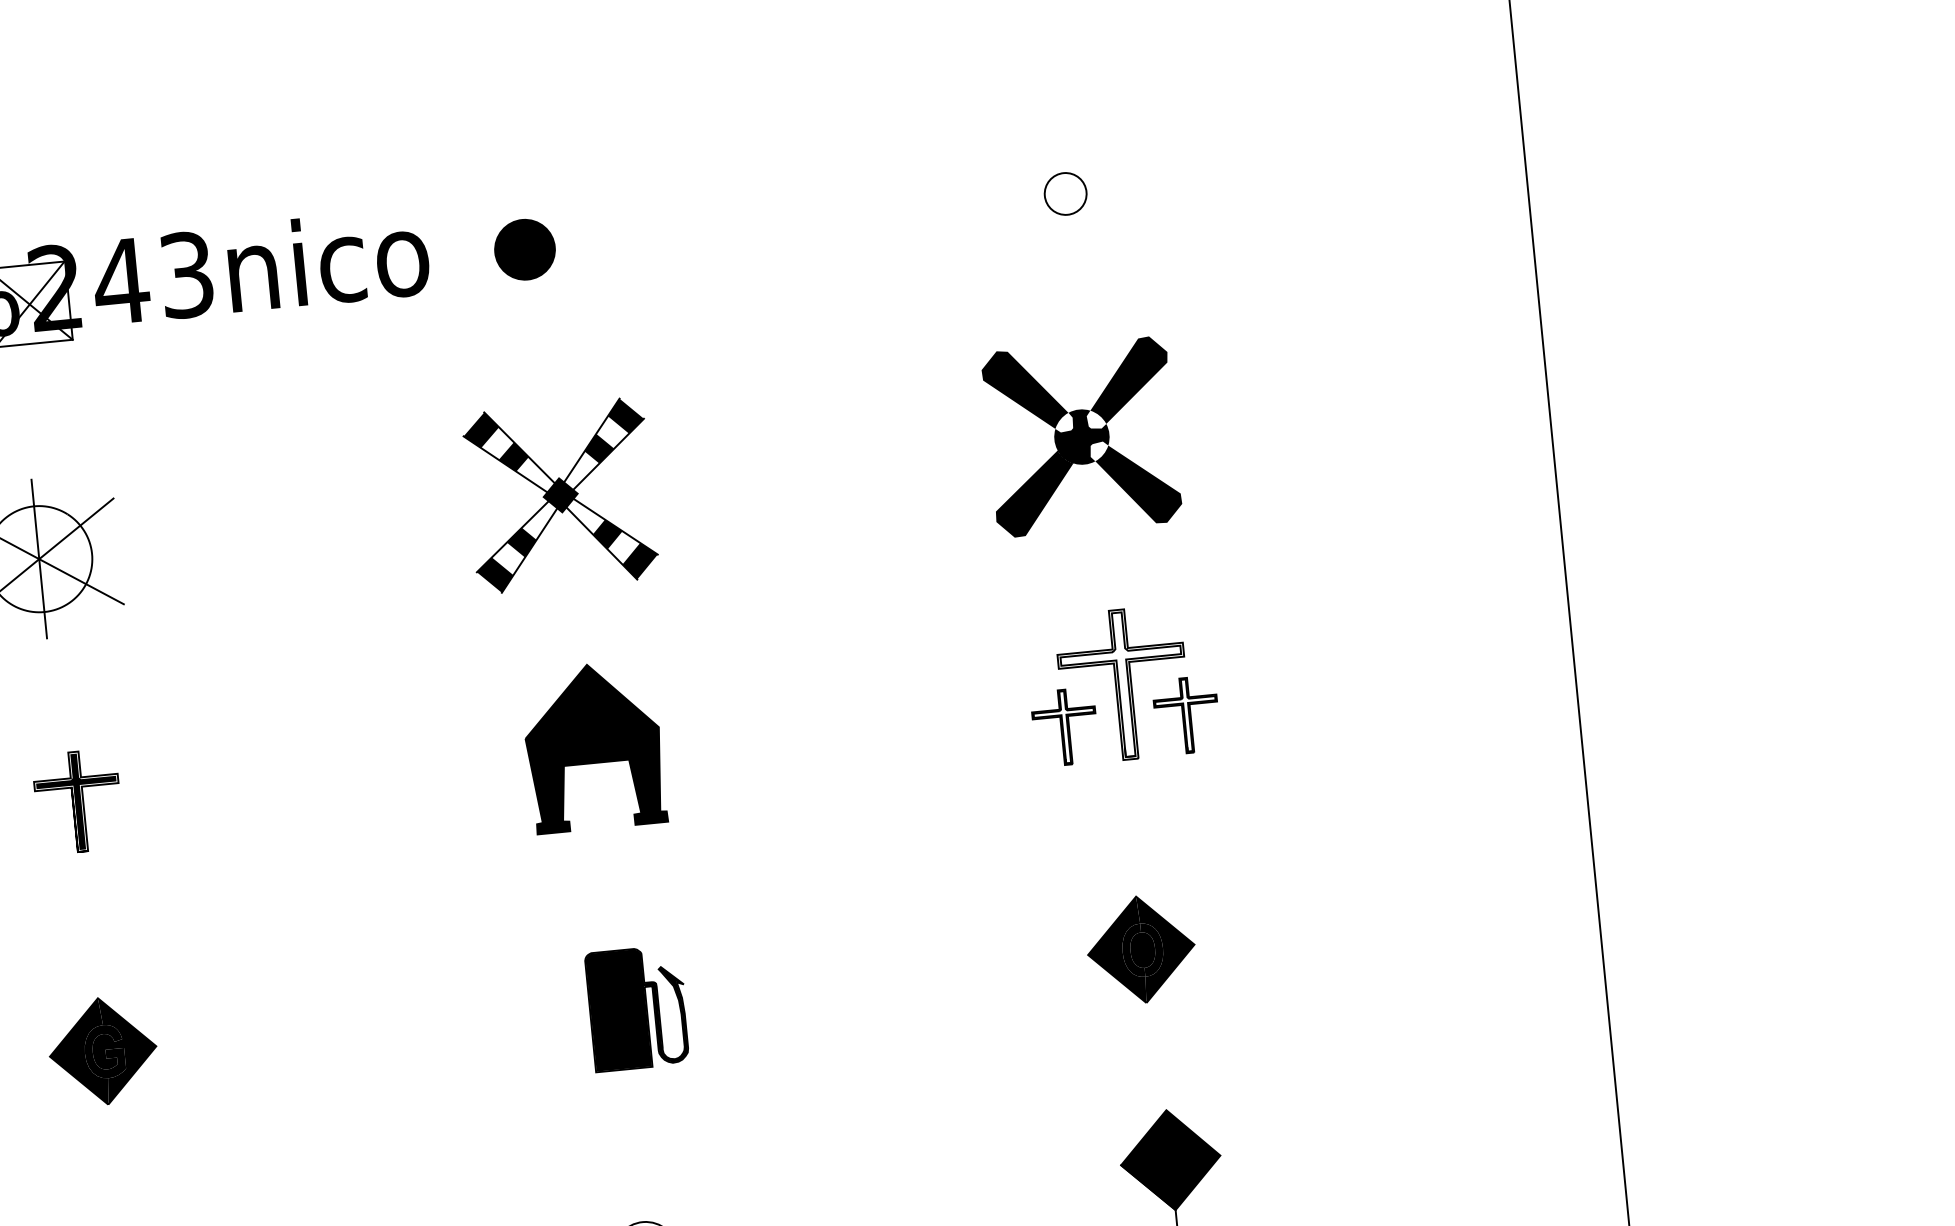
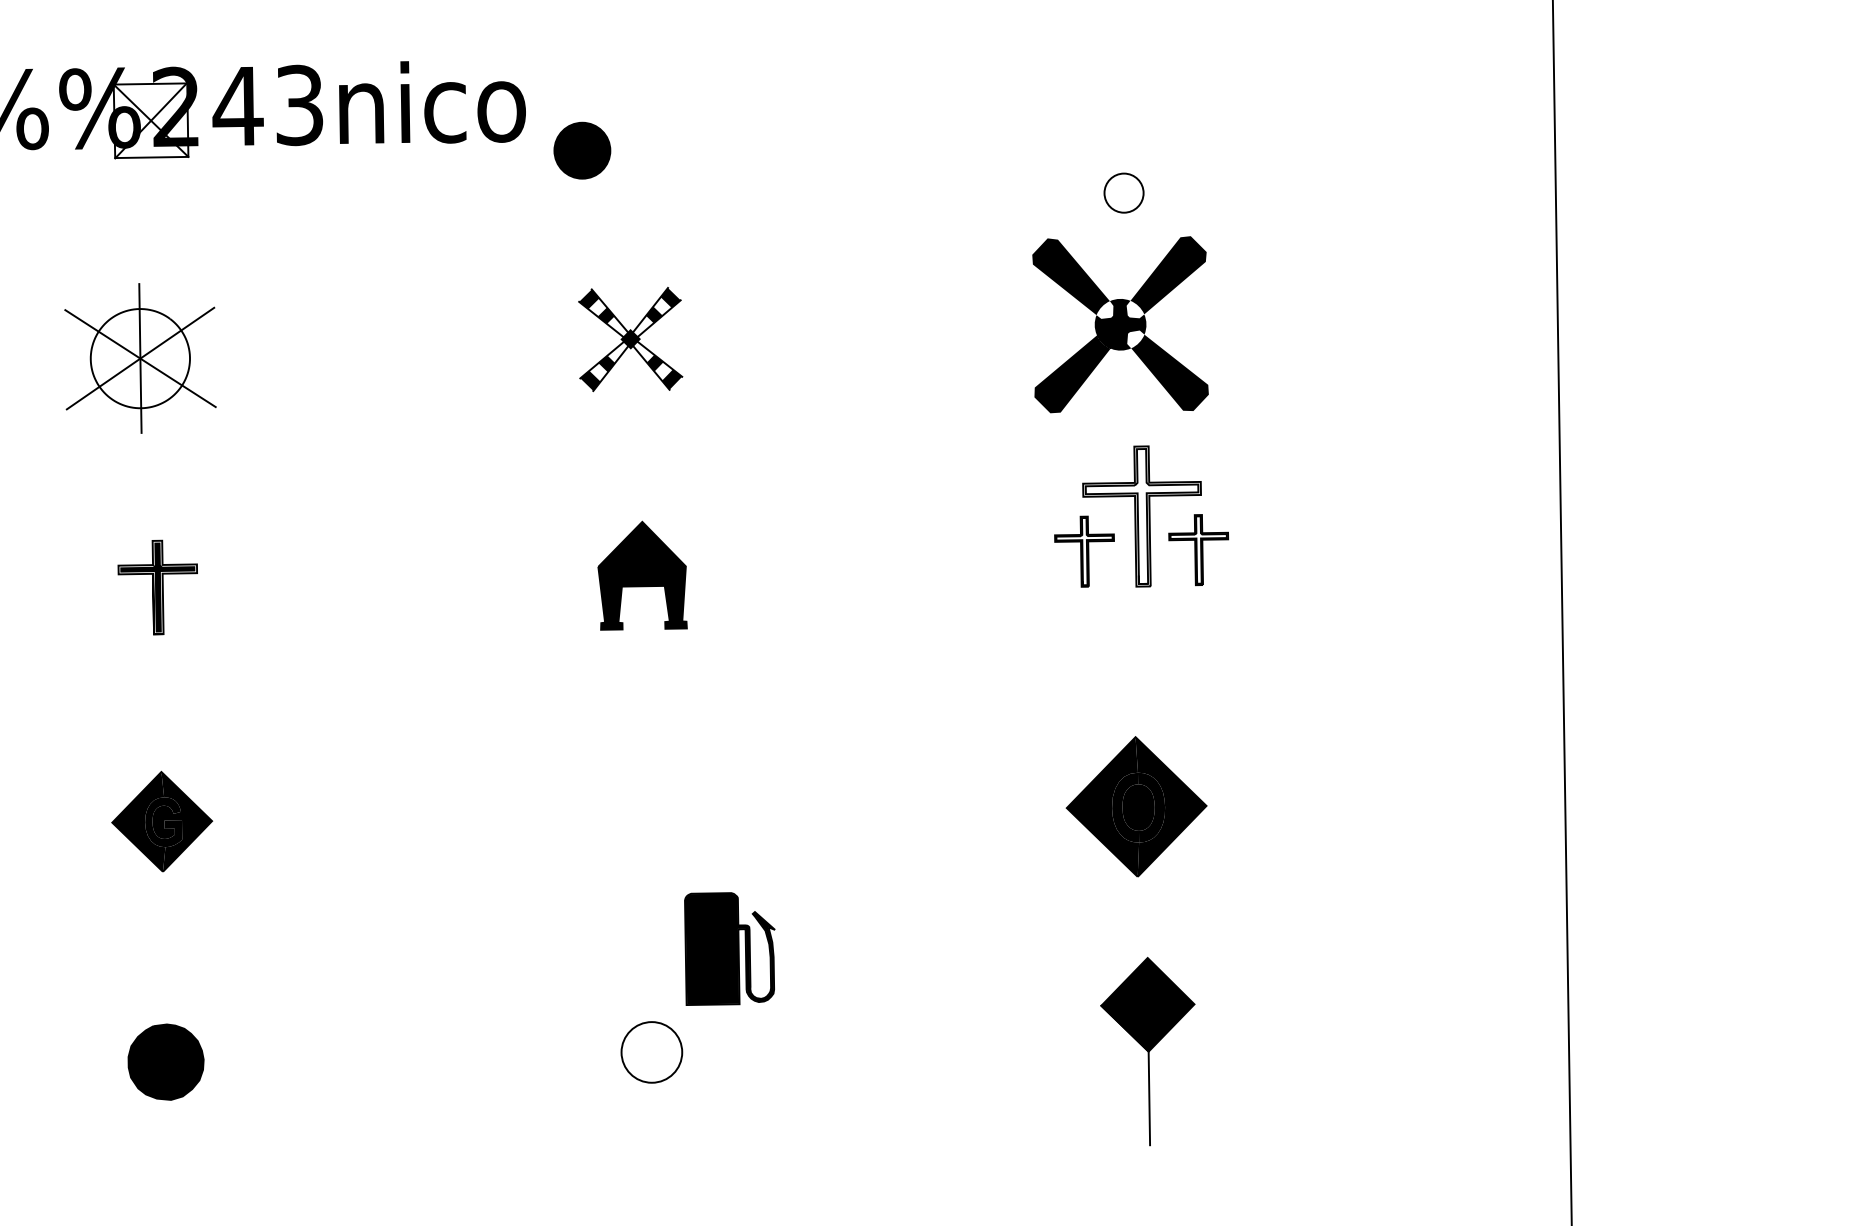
part: (1065, 193) -> (1123, 192), moved
part: (525, 249) -> (582, 150), moved
part: (560, 495) -> (630, 339), size x0.6
part: (1122, 684) -> (1141, 516), moved
part: (593, 746) -> (642, 575), size x0.7
part: (1141, 948) -> (1136, 805), size x1.4
part: (636, 1008) -> (729, 948), moved

